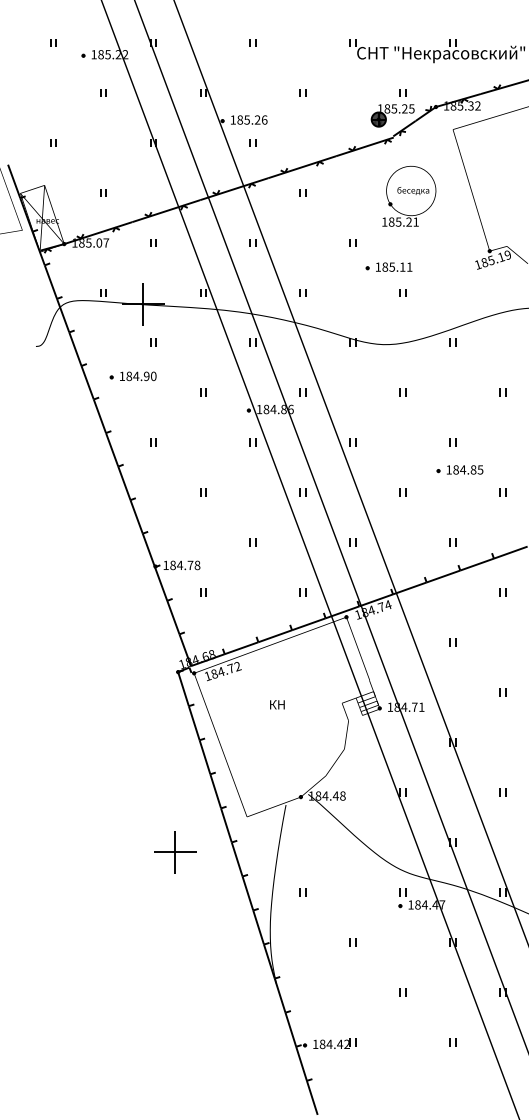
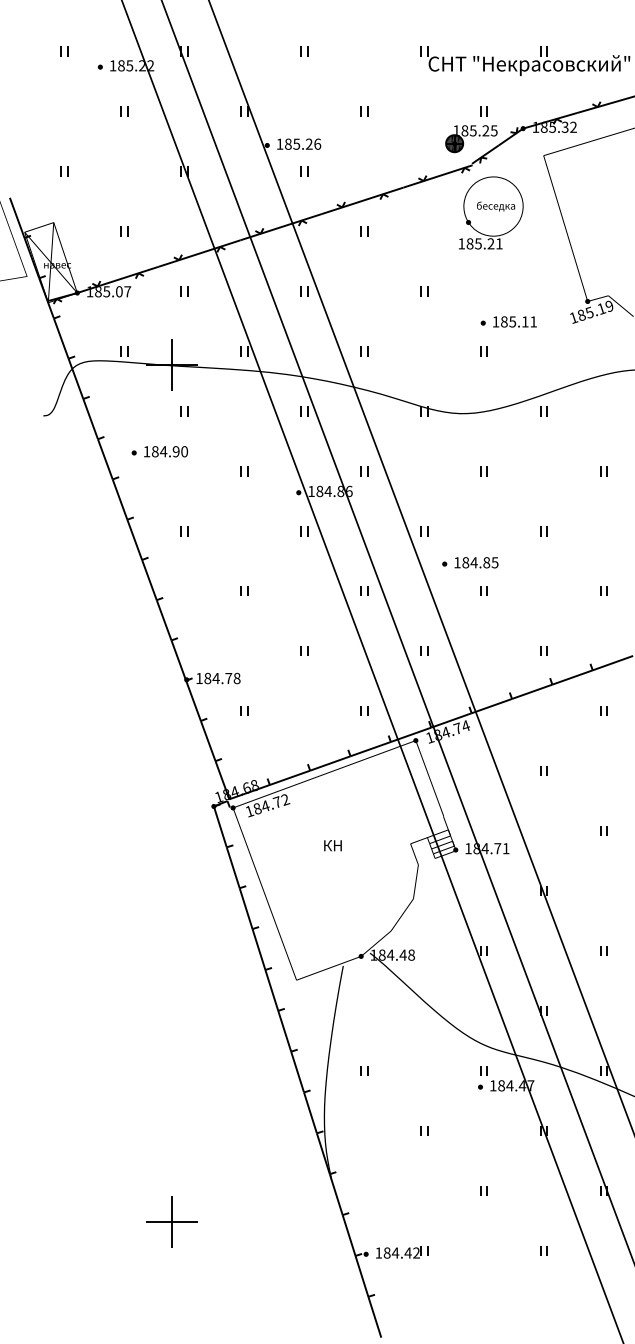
text: (409, 195) -> (491, 211), moved
text: (388, 266) -> (508, 321), moved
text: (459, 469) -> (469, 562), moved
part: (175, 852) -> (172, 1222), moved

